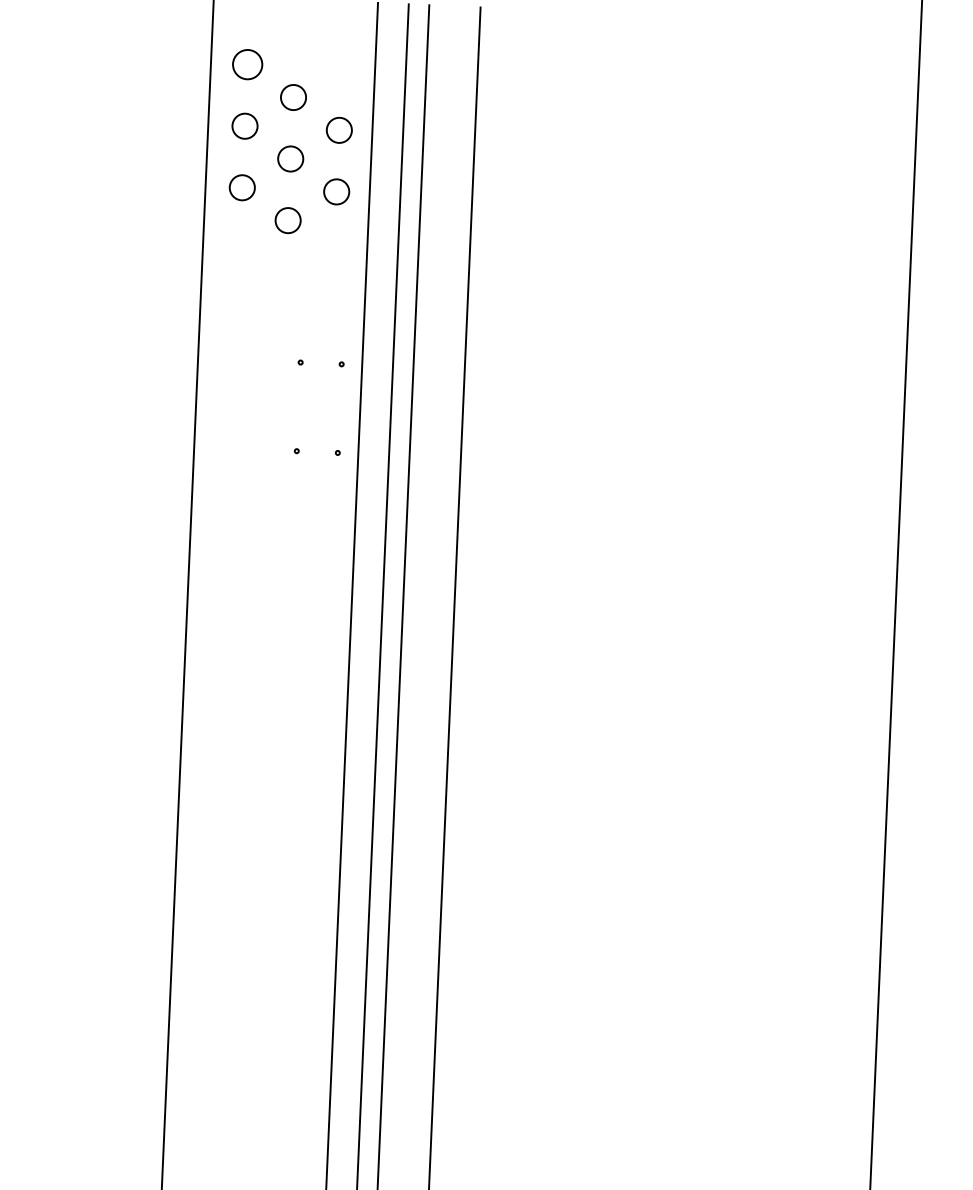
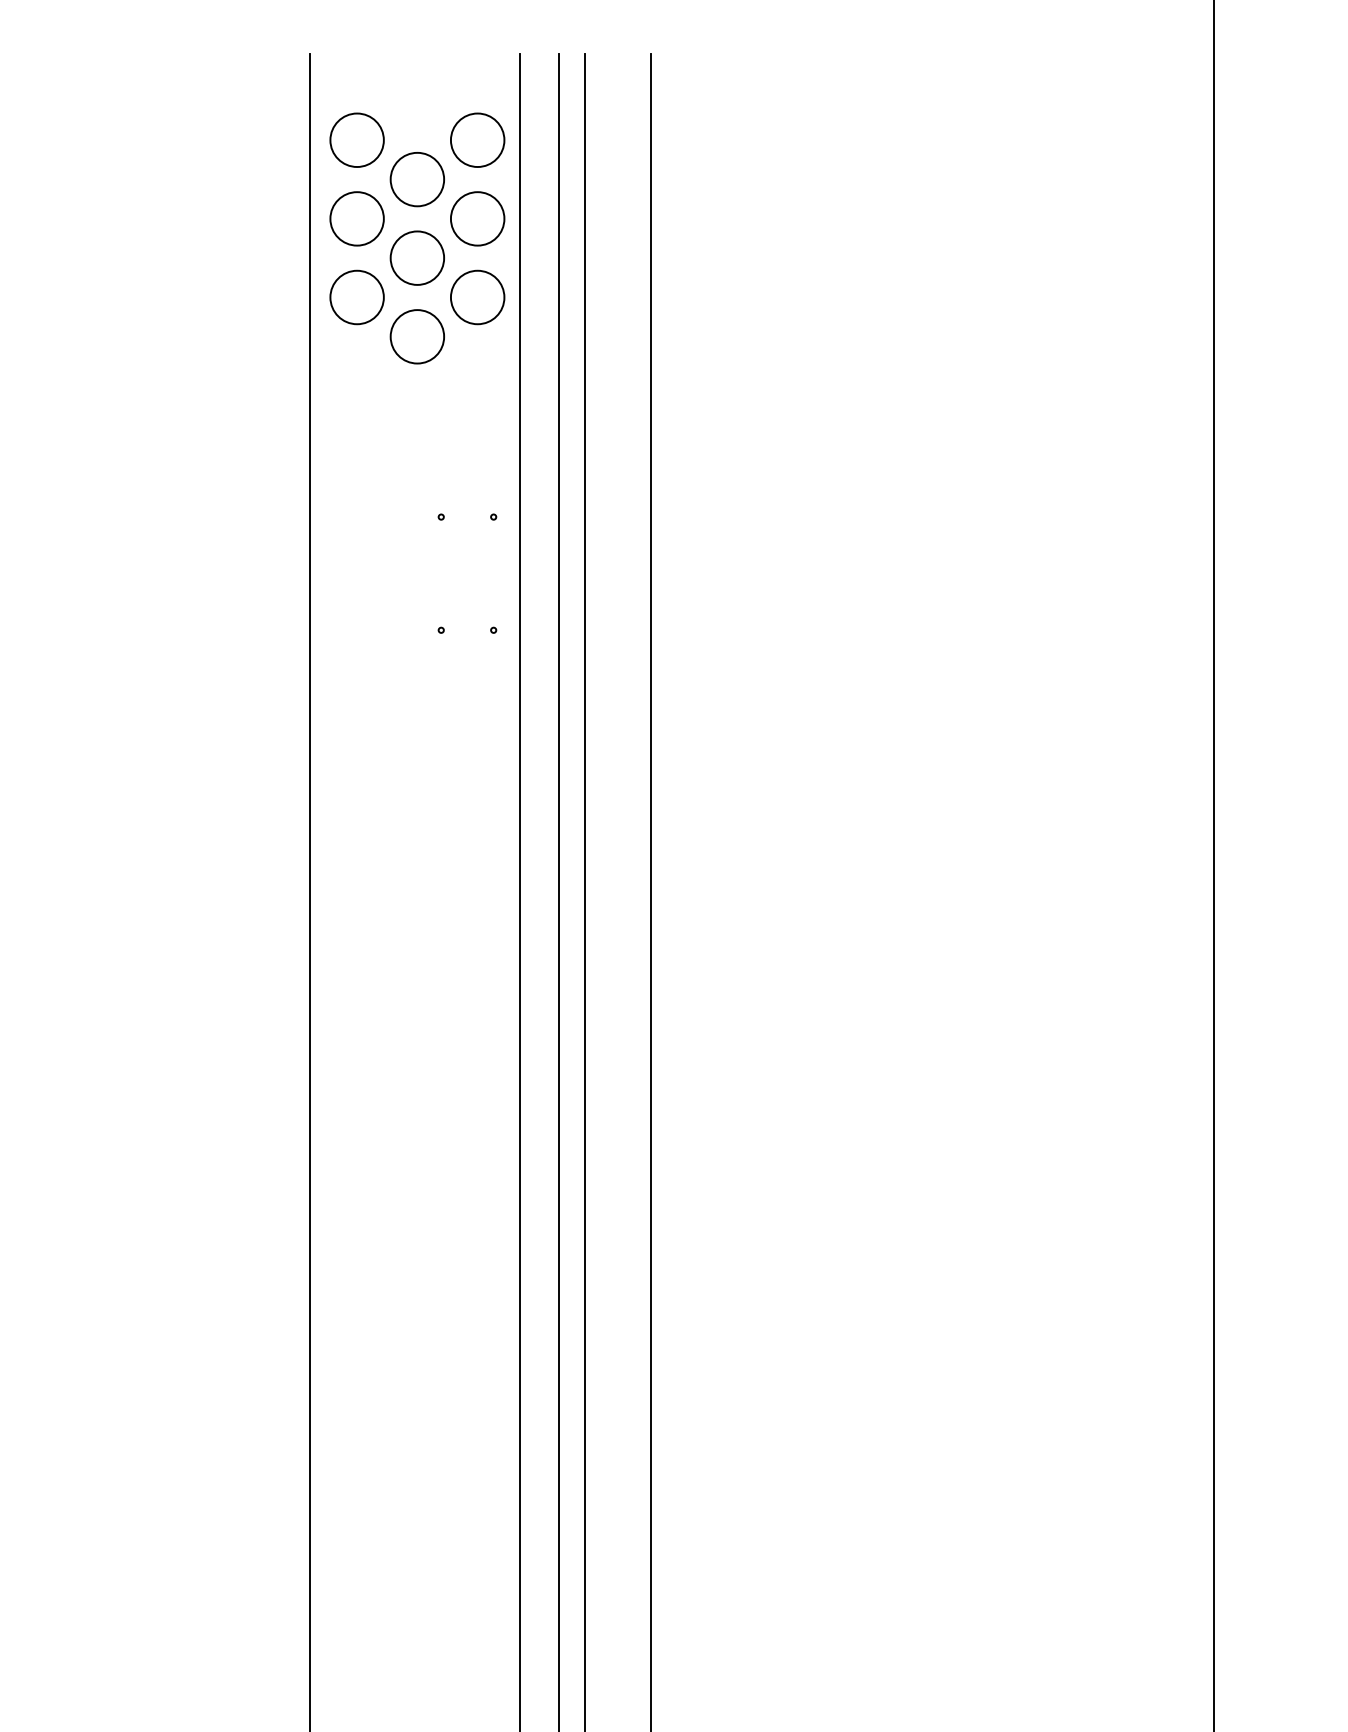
circle: (247, 64) -> (356, 139), size x1.43
circle: (341, 68) -> (477, 139), added
circle: (293, 97) -> (417, 179), size x1.67
circle: (244, 125) -> (356, 218), size x1.67
circle: (339, 130) -> (477, 218), size x1.67
circle: (290, 158) -> (416, 257), size x1.67
circle: (241, 187) -> (356, 297), size x1.67
circle: (336, 191) -> (477, 297), size x1.67
circle: (288, 220) -> (417, 336), size x1.67

